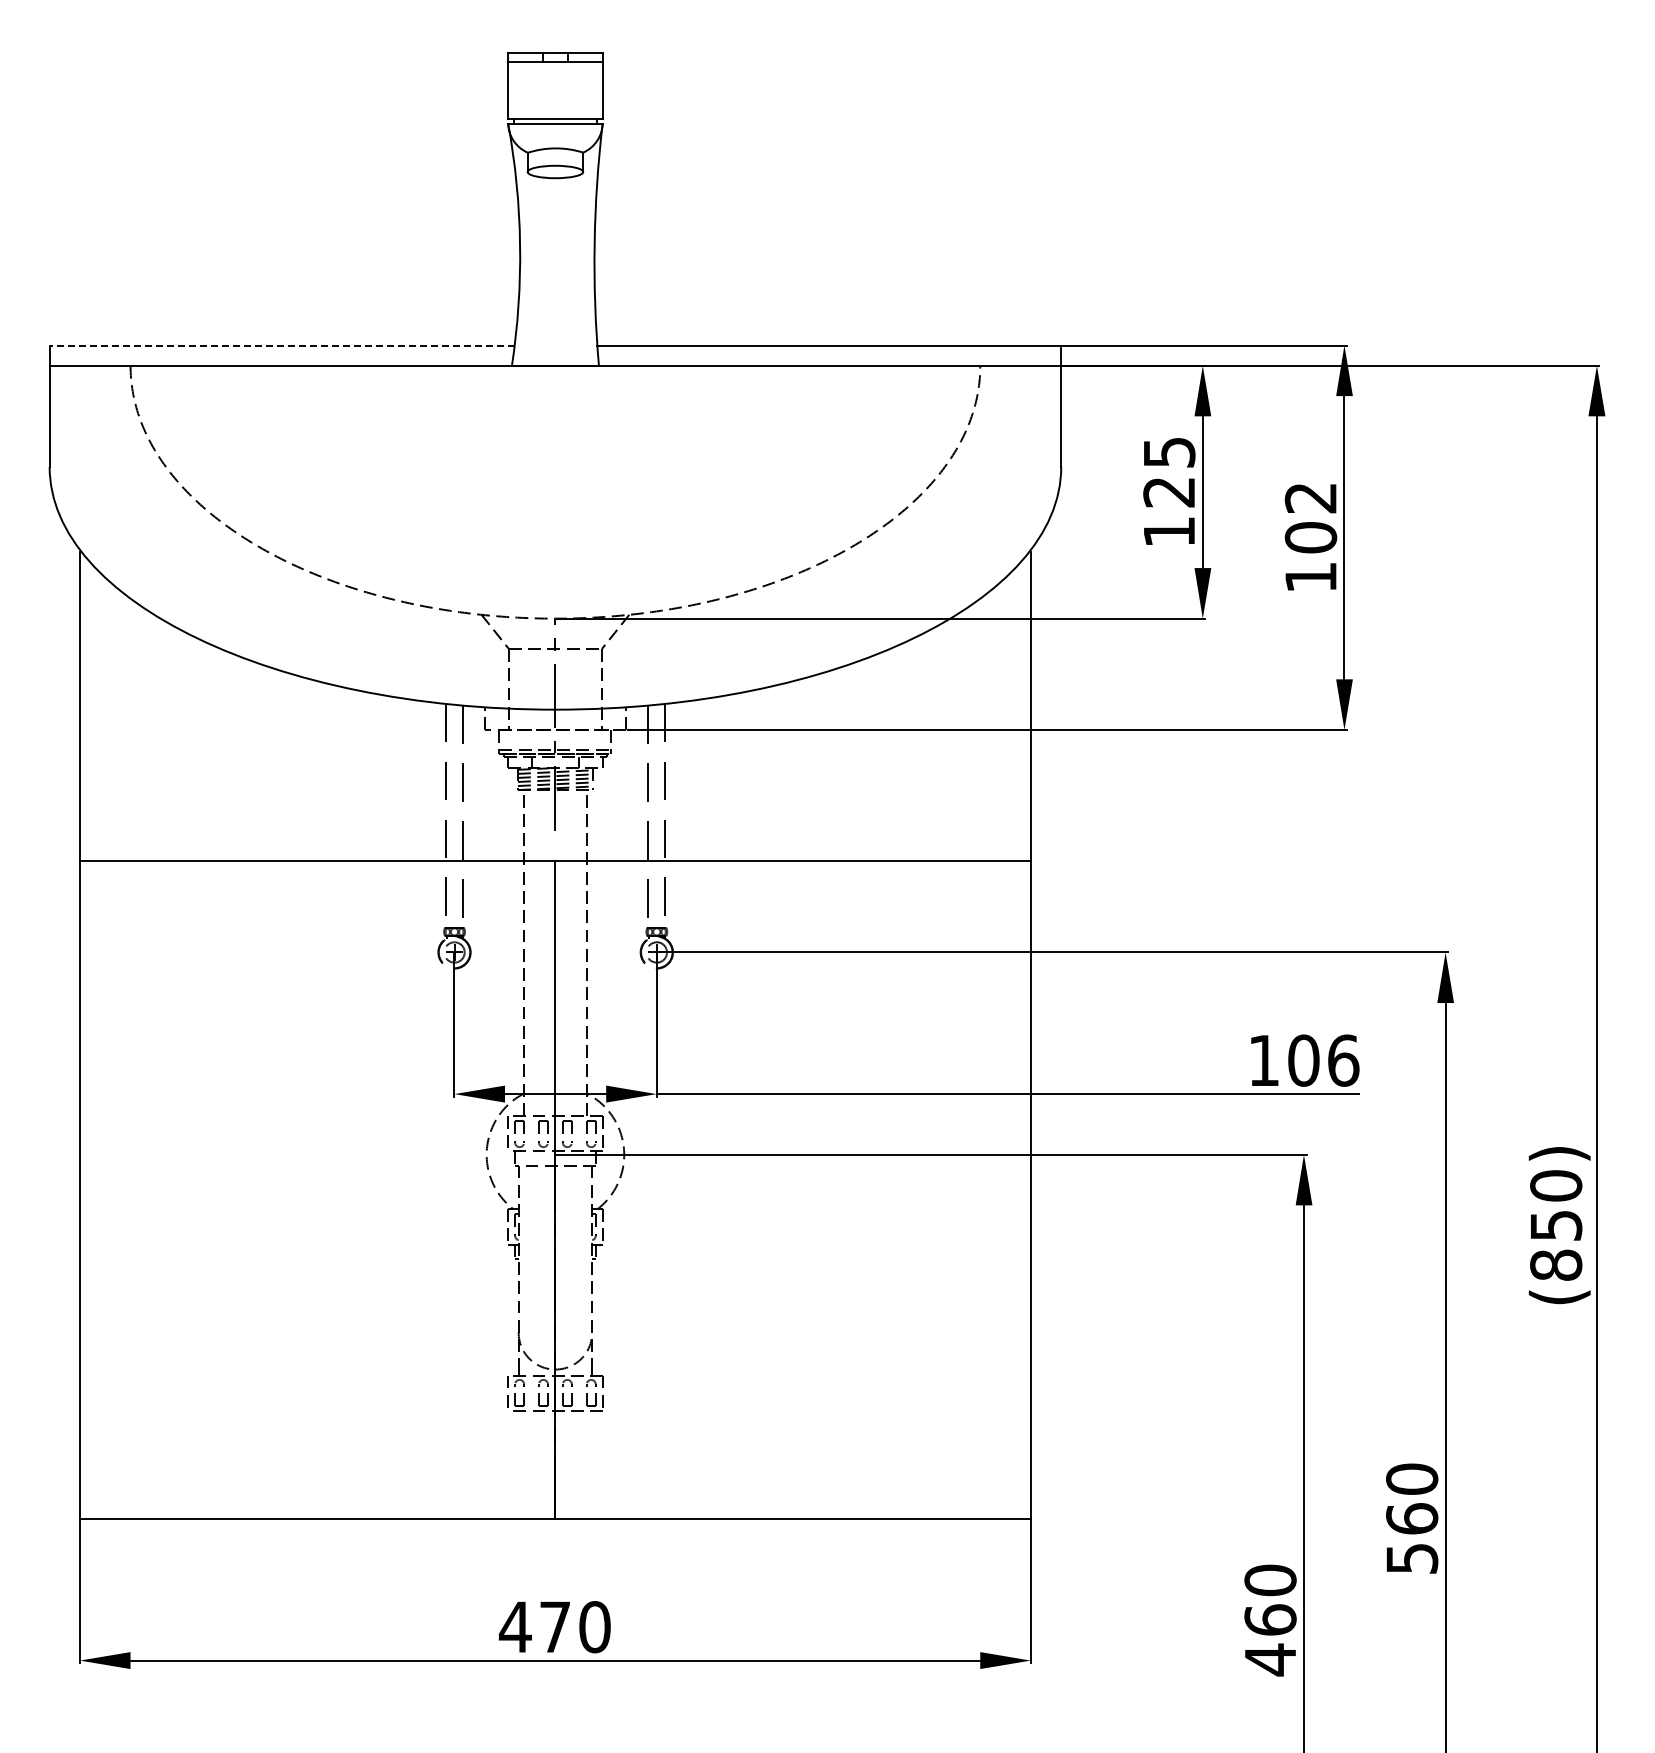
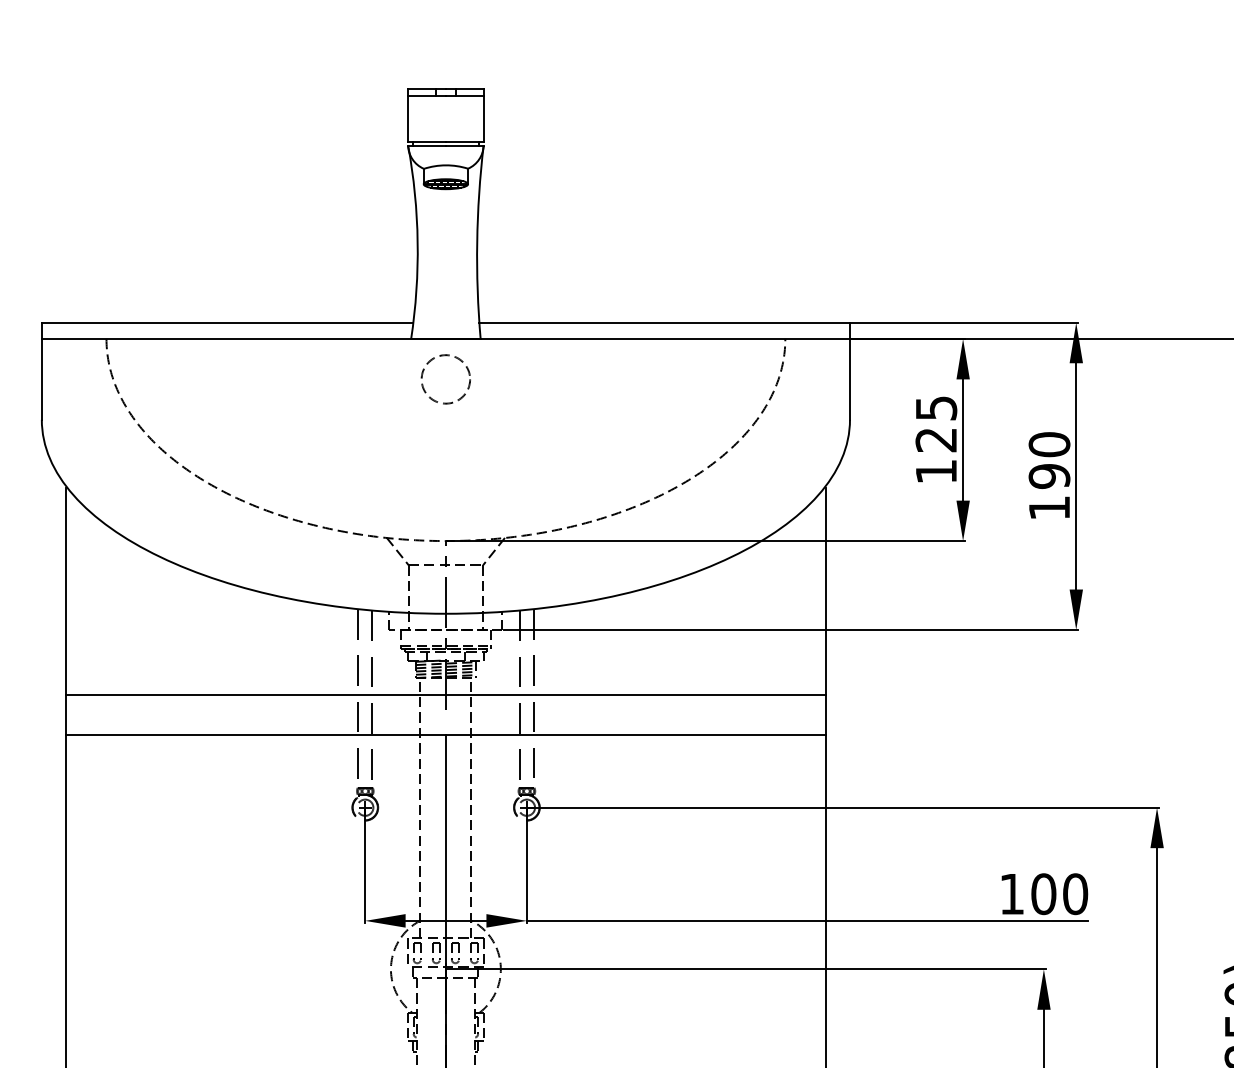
hatch: (555, 171) -> (445, 183), added
line: (282, 345) -> (227, 322), dashed -> solid
circle: (555, 416) -> (445, 379), added
text: (1310, 517) -> (1049, 460), 102 -> 190
line: (555, 810) -> (445, 694), added
text: (1343, 1060) -> (1075, 894), 106 -> 100

